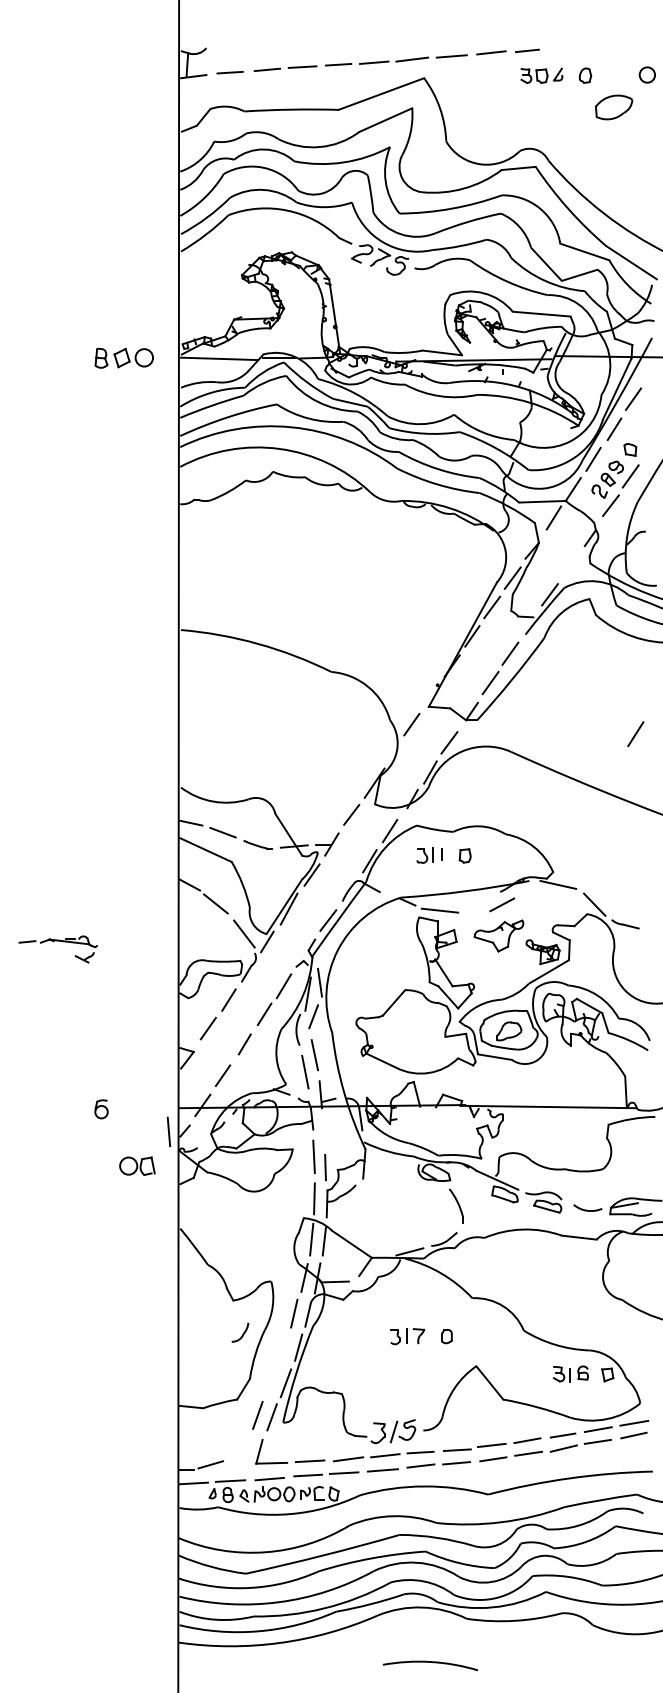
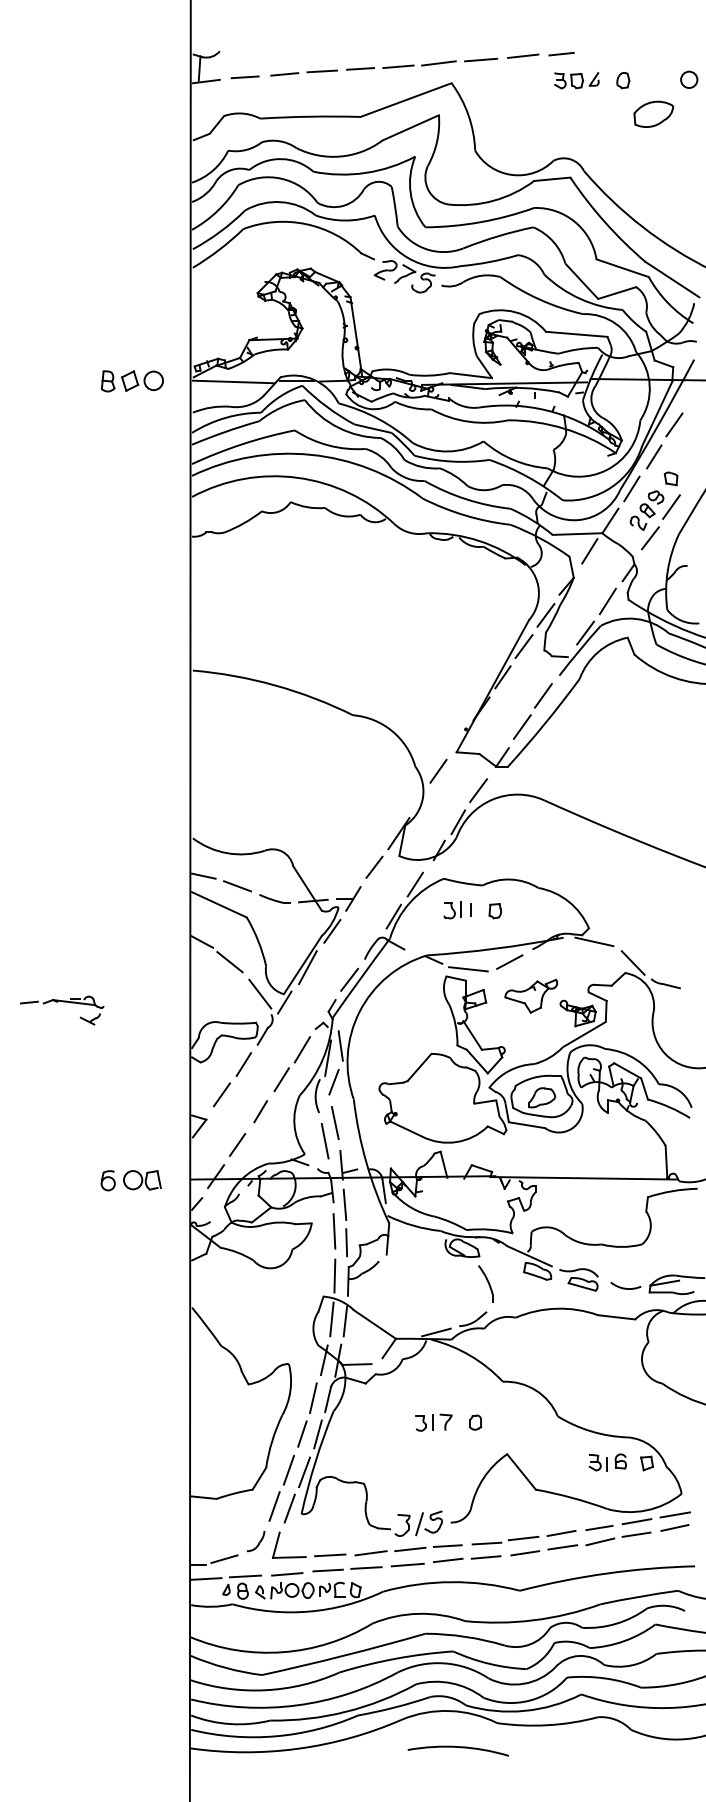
line: (635, 734) -> (607, 601), moved
line: (502, 904) -> (509, 961), moved
line: (168, 1131) -> (344, 1204), moved
part: (137, 1166) -> (142, 1180), moved
part: (239, 1332) -> (255, 1541), moved
line: (284, 1346) -> (302, 1433), added
line: (270, 1380) -> (288, 1469), added
arc: (429, 1662) -> (457, 1747), moved

